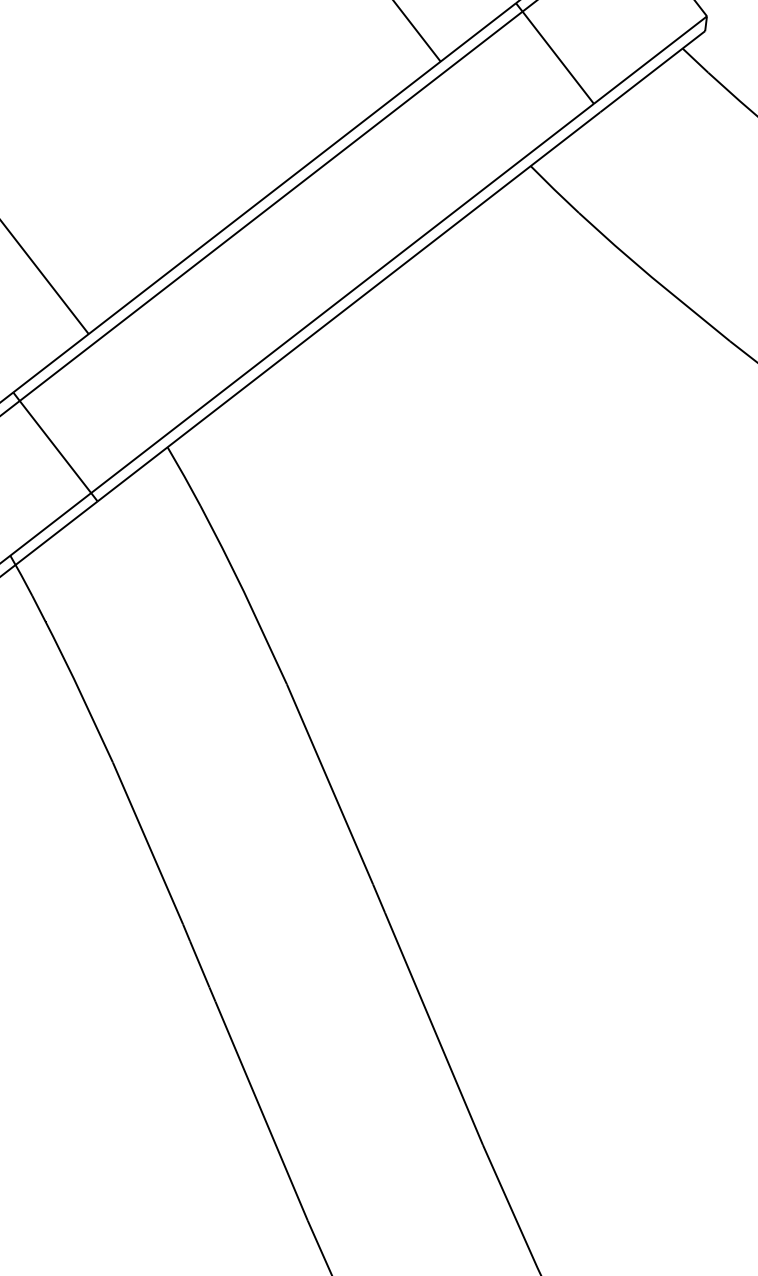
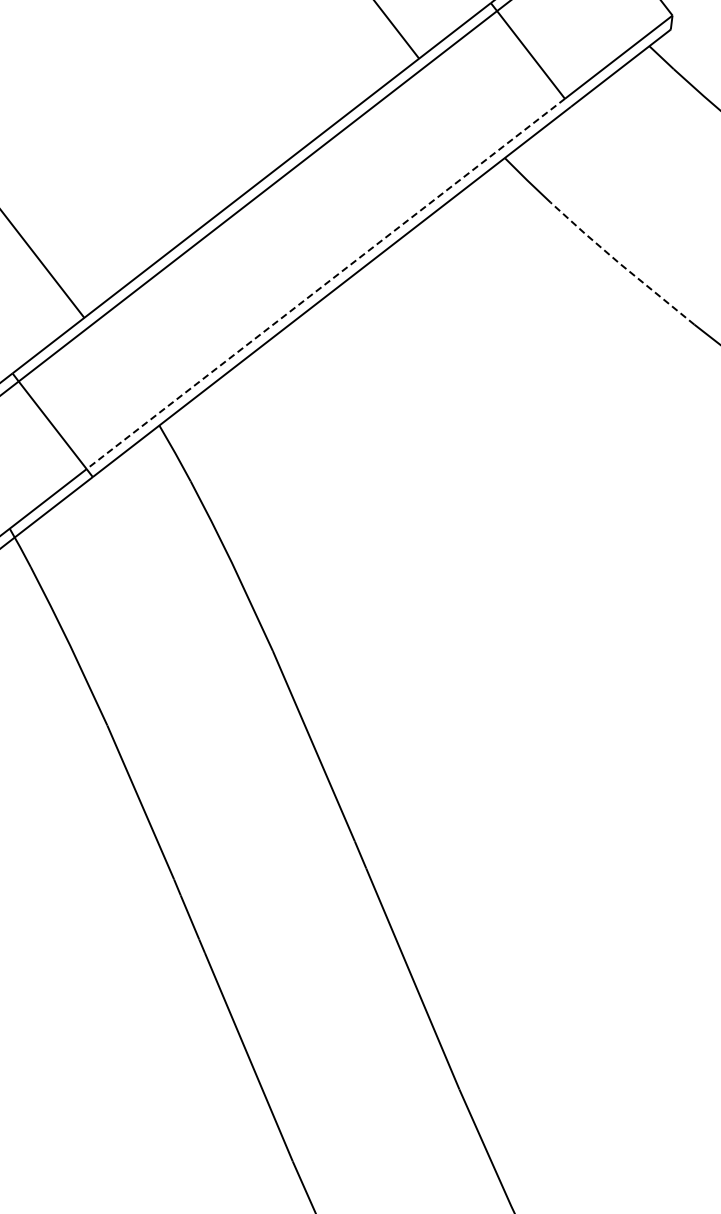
line: (651, 276) -> (619, 263), solid -> dashed
line: (342, 299) -> (325, 284), solid -> dashed

